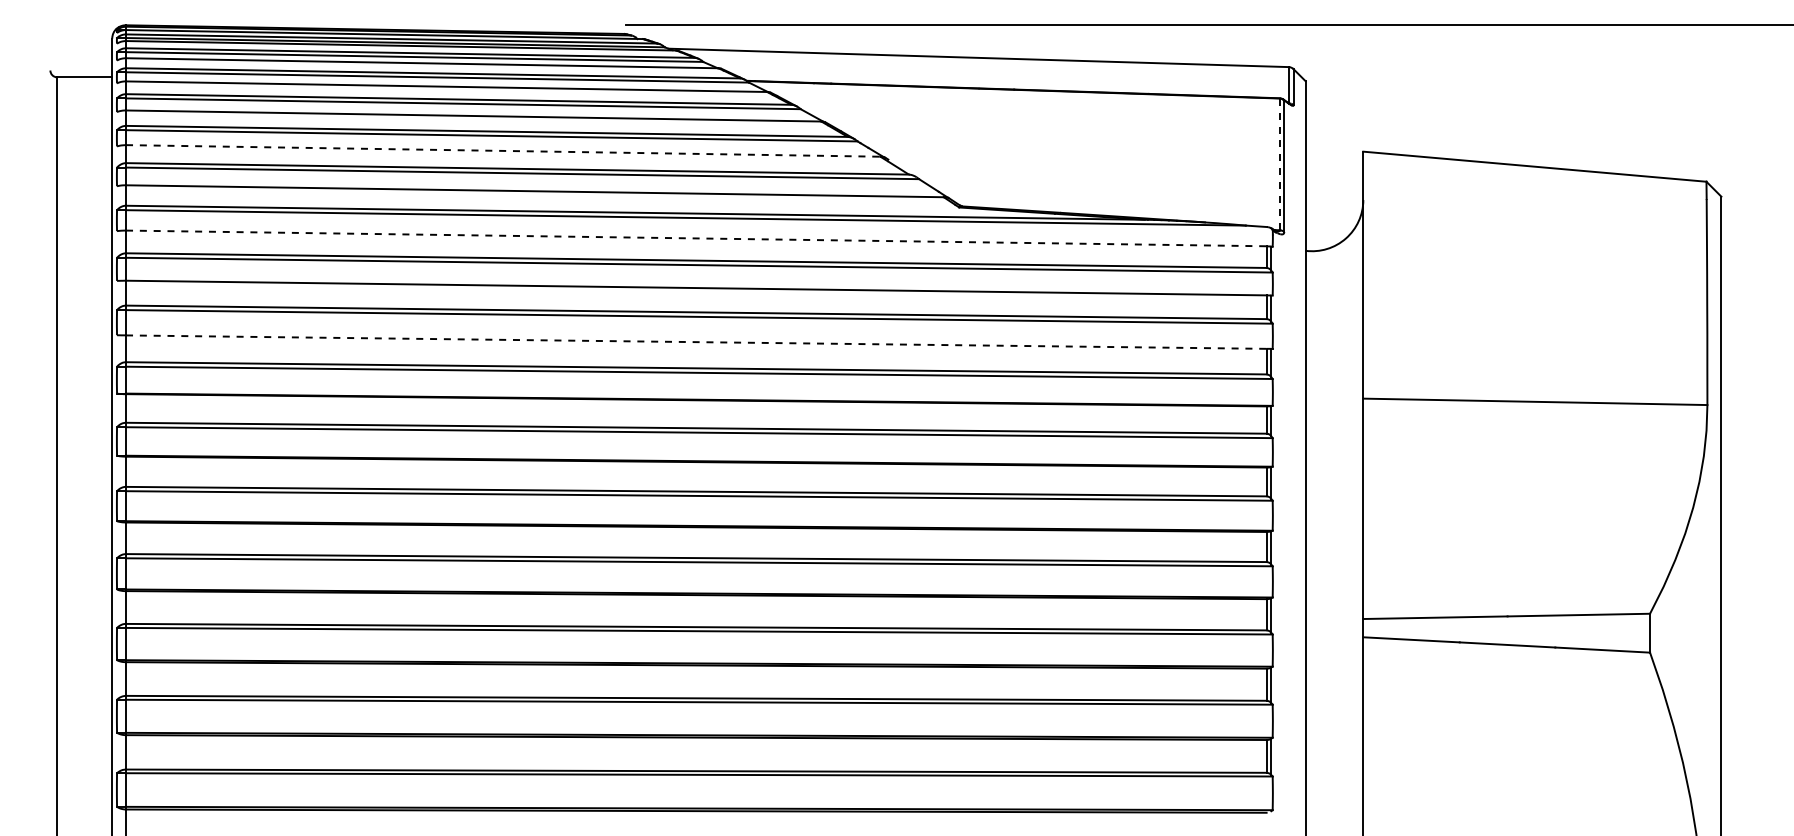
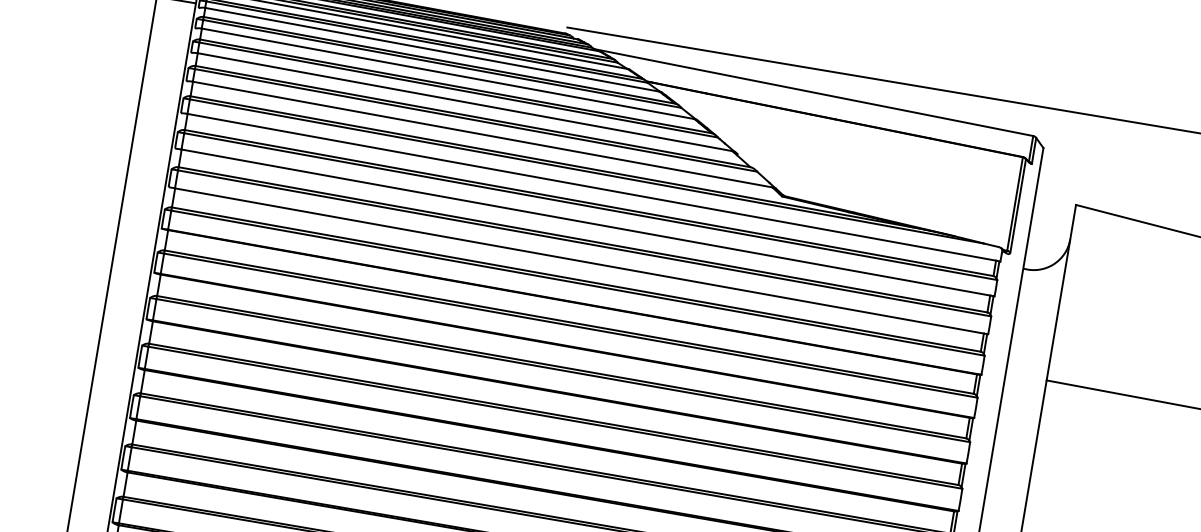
line: (503, 150) -> (465, 101), dashed -> solid
line: (1279, 164) -> (1014, 204), dashed -> solid
line: (696, 238) -> (591, 187), dashed -> solid
line: (696, 342) -> (579, 261), dashed -> solid

